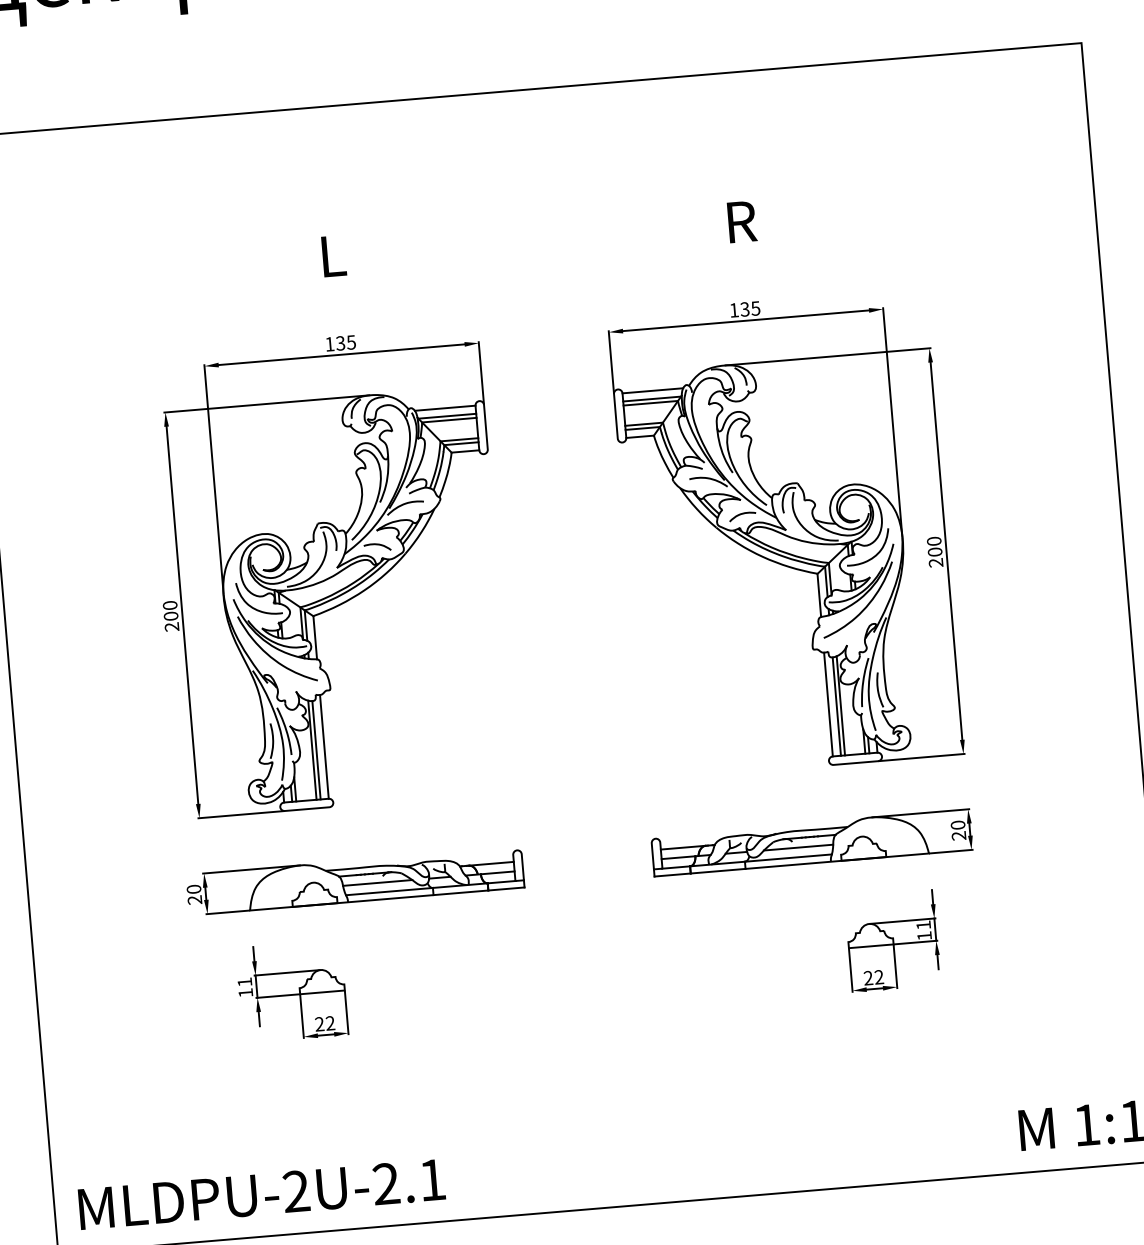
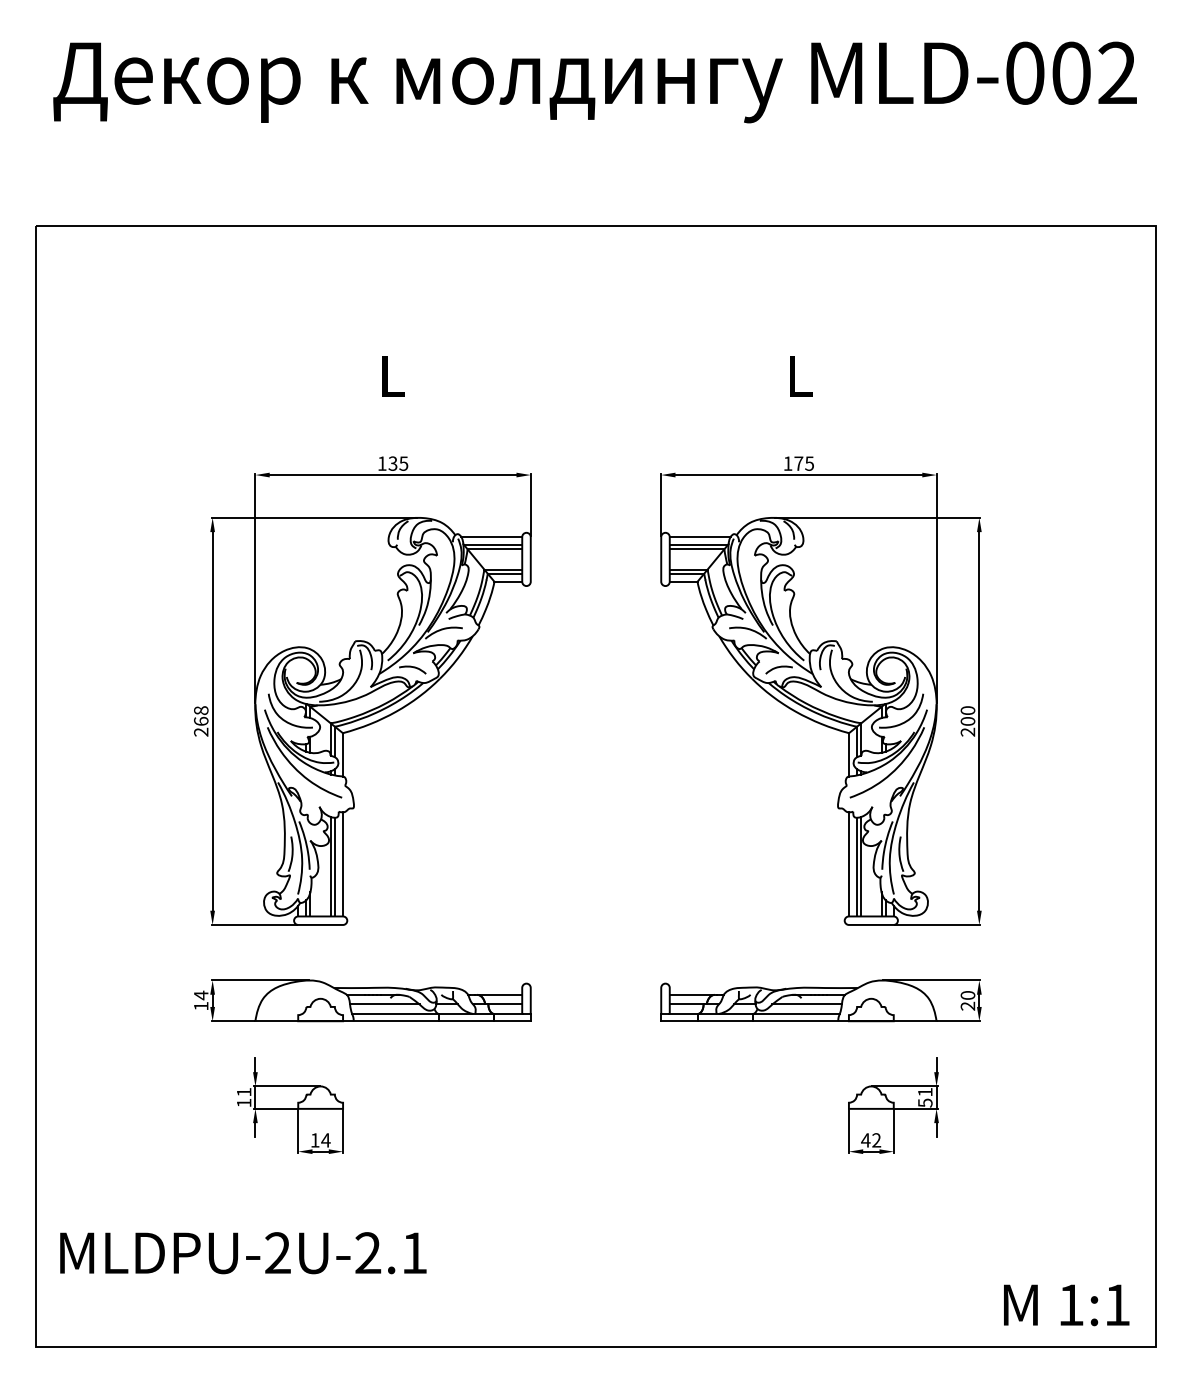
text: (742, 221) -> (803, 375), R -> L
text: (744, 309) -> (798, 463), 135 -> 175
text: (170, 610) -> (201, 715), 200 -> 268
text: (194, 894) -> (201, 1000), 20 -> 14
text: (924, 935) -> (925, 1102), 11 -> 51
text: (868, 978) -> (865, 1140), 22 -> 42
text: (325, 1023) -> (320, 1140), 22 -> 14
text: (262, 1194) -> (243, 1253), moved

